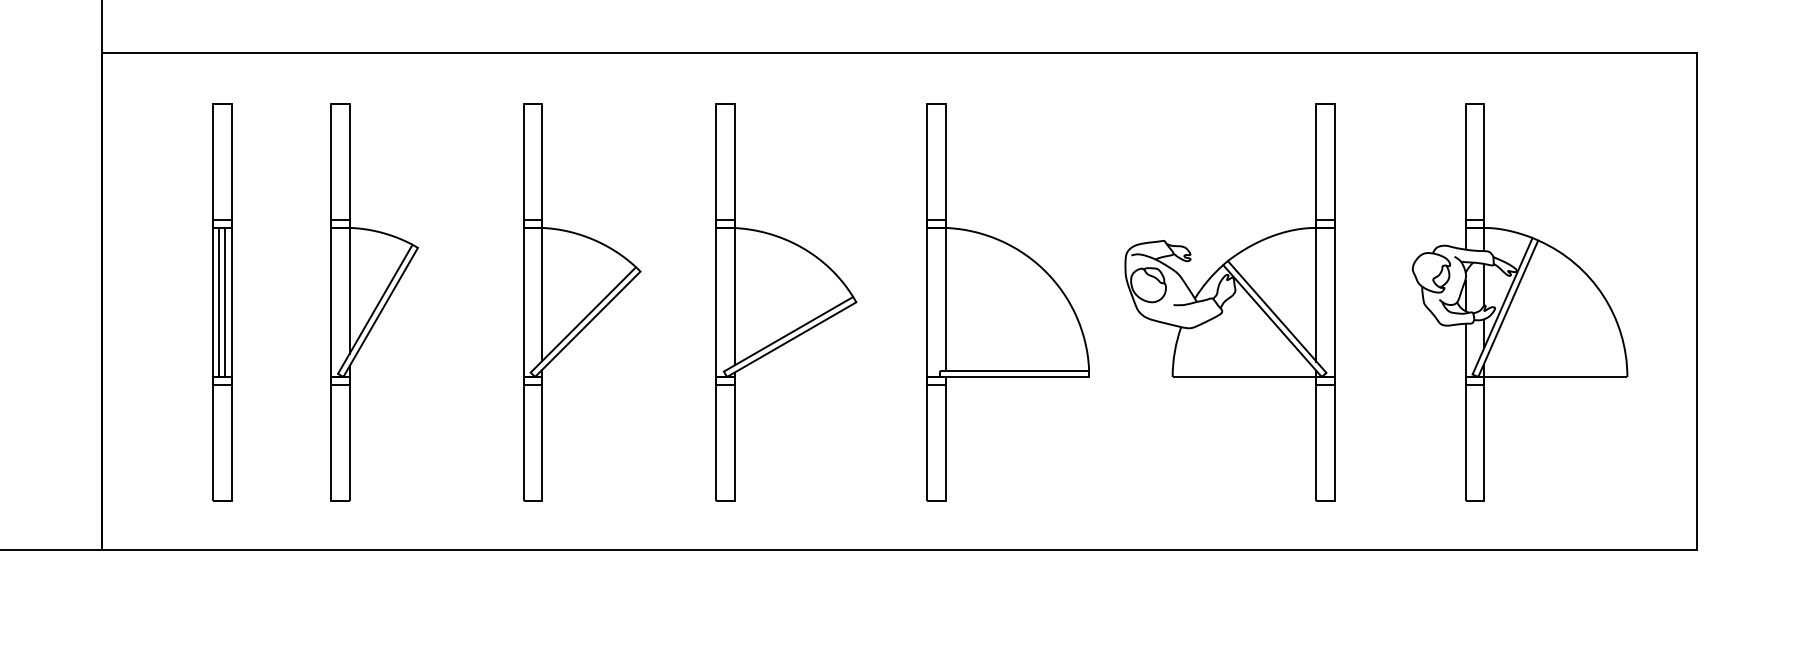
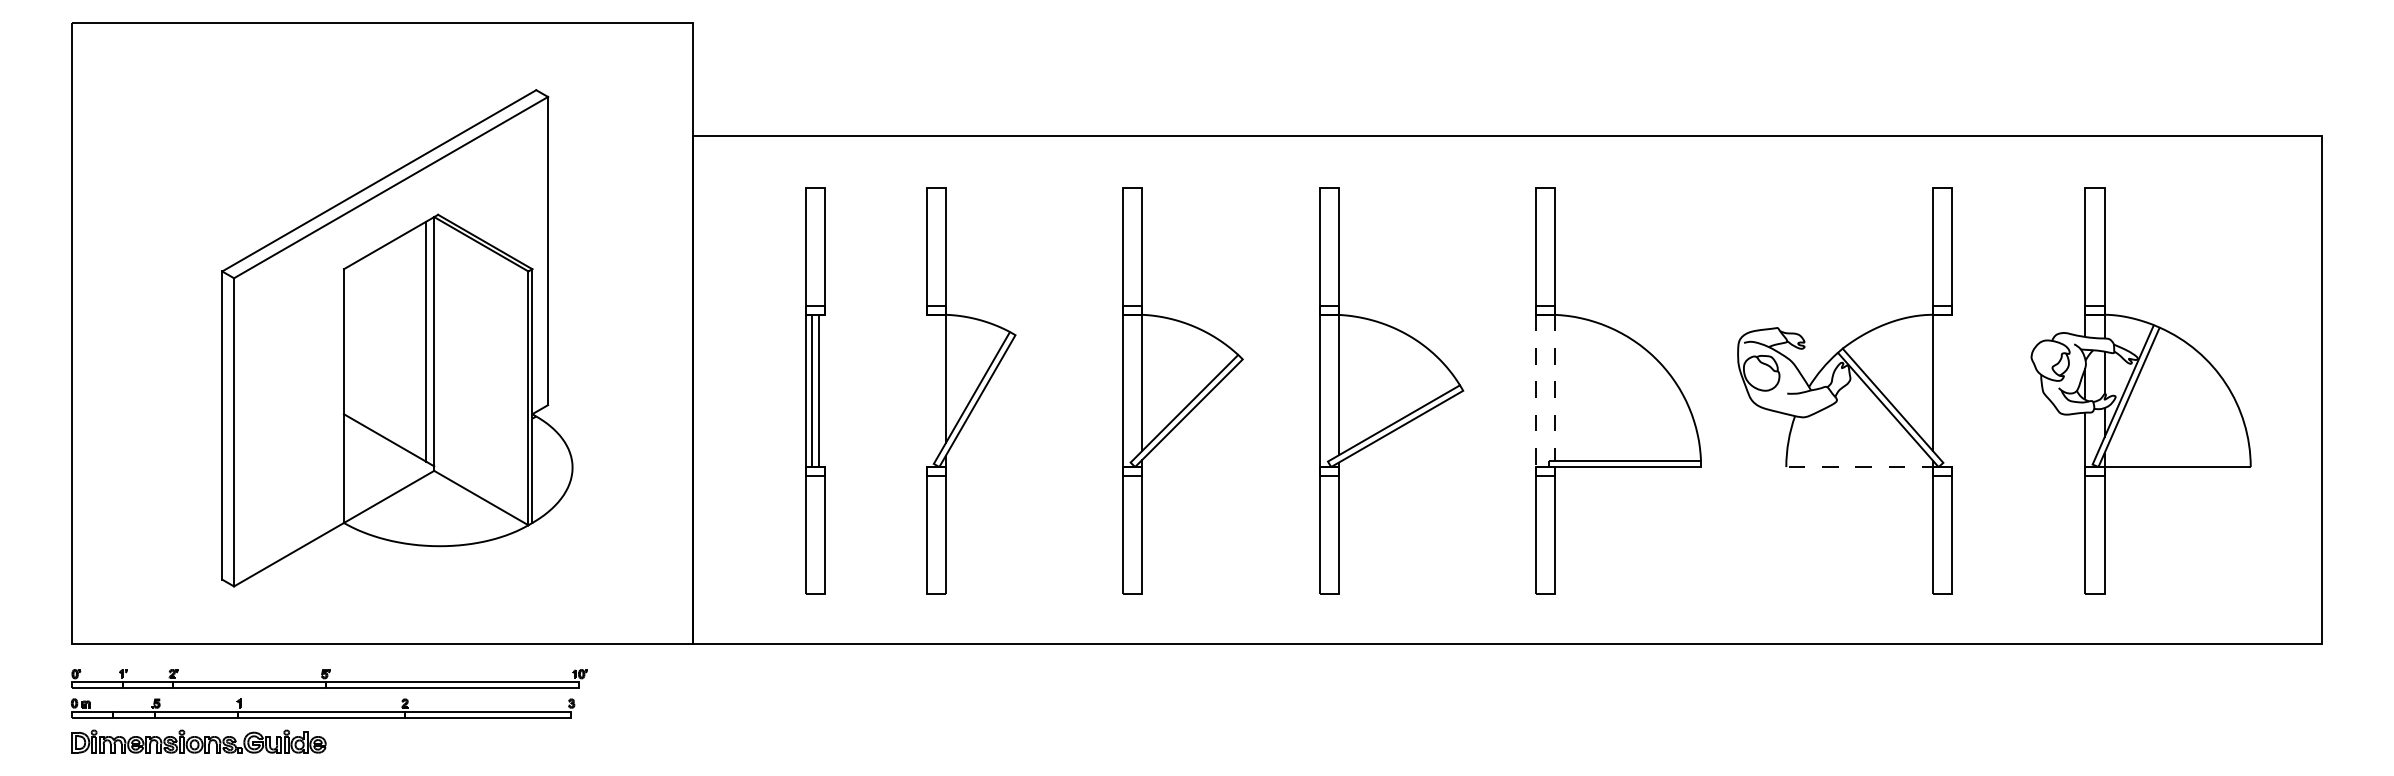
line: (945, 299) -> (1554, 387), solid -> dashed
line: (231, 302) -> (825, 390), removed
line: (330, 302) -> (926, 390), removed
line: (1335, 302) -> (1952, 390), removed
line: (927, 303) -> (1535, 391), solid -> dashed
line: (1246, 377) -> (1861, 467), solid -> dashed

